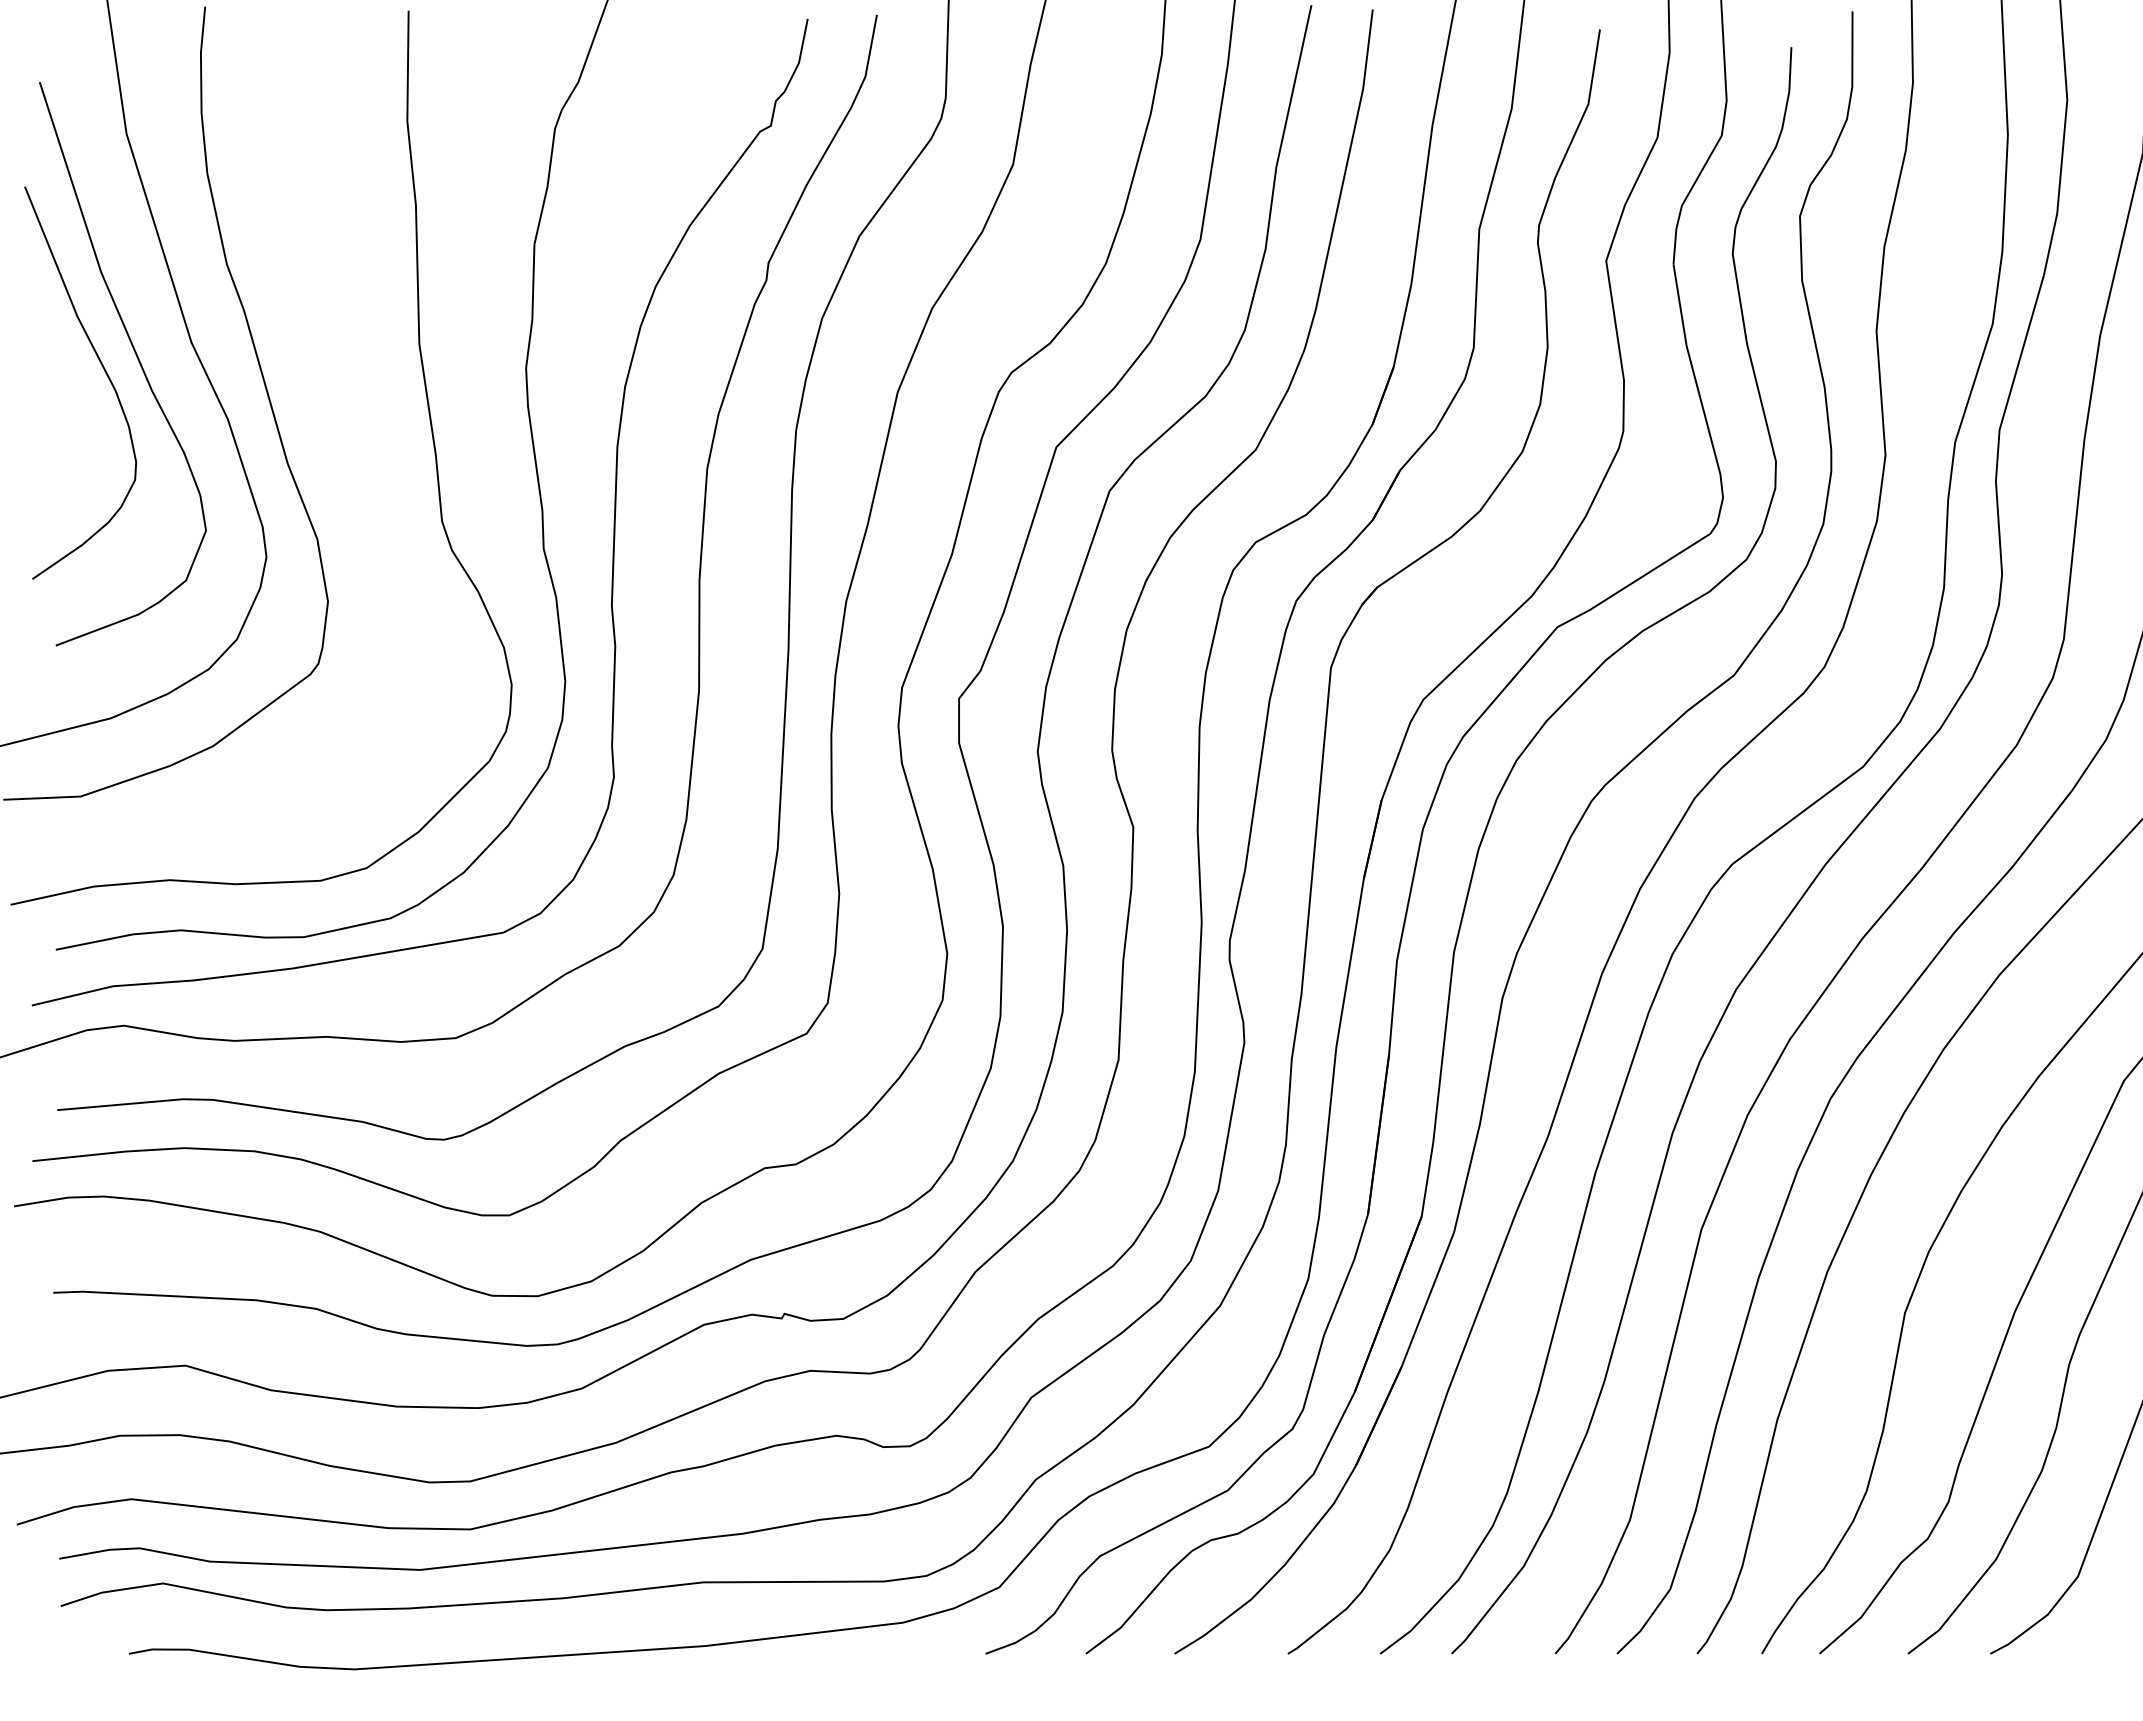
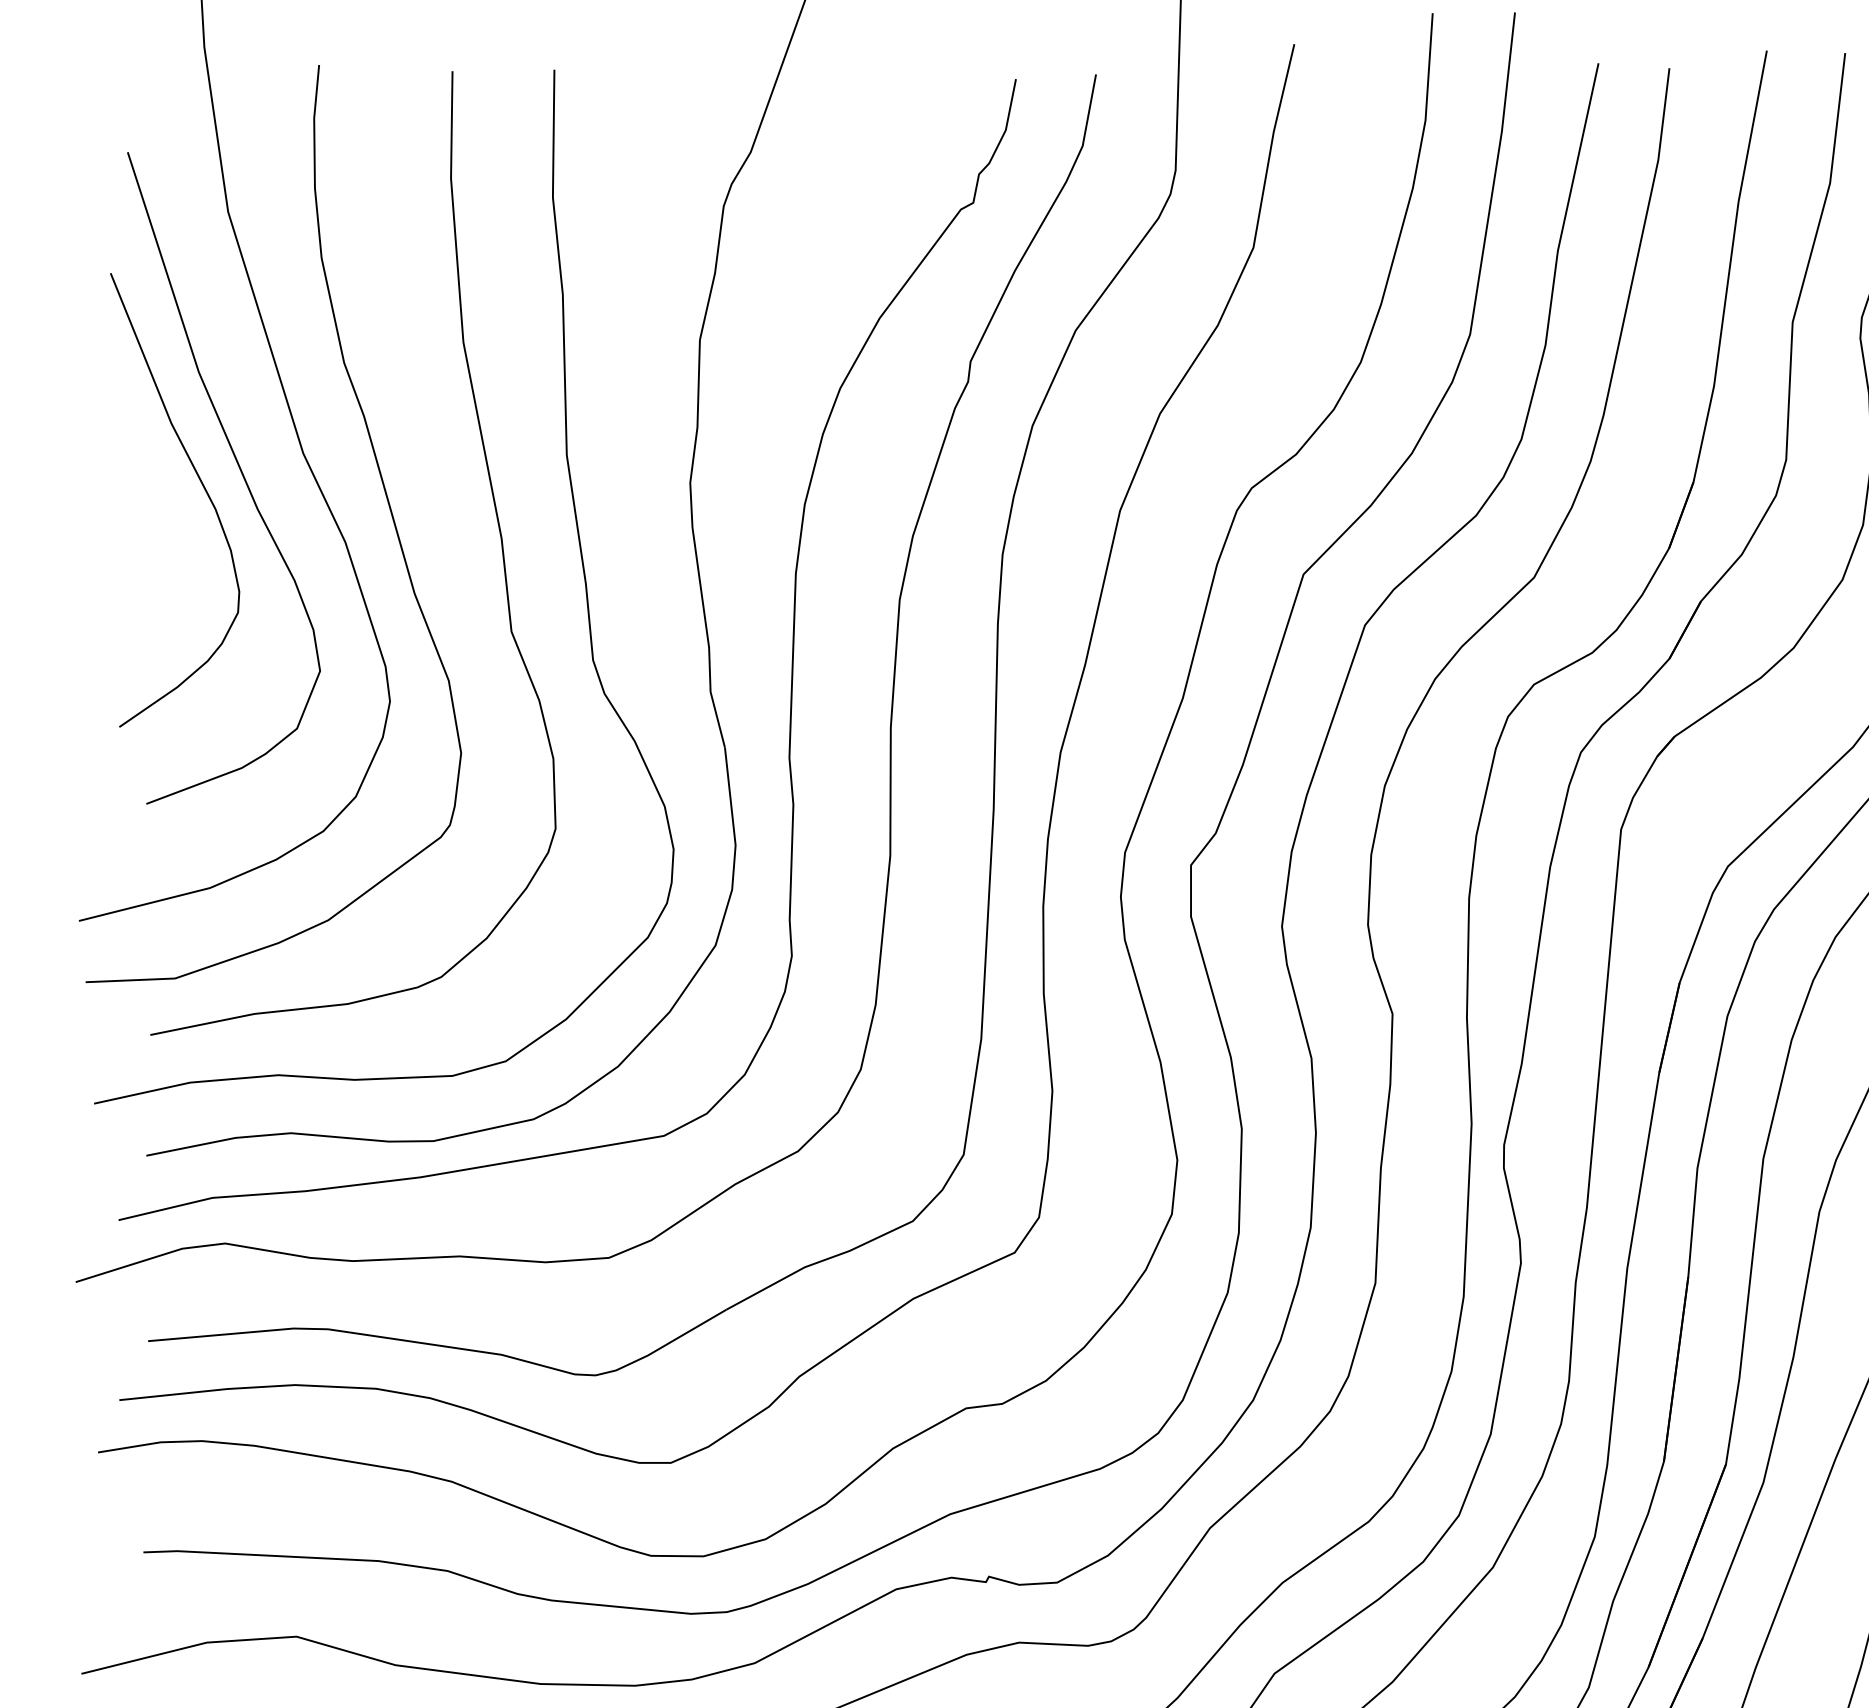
curve: (359, 404) -> (497, 525), added

